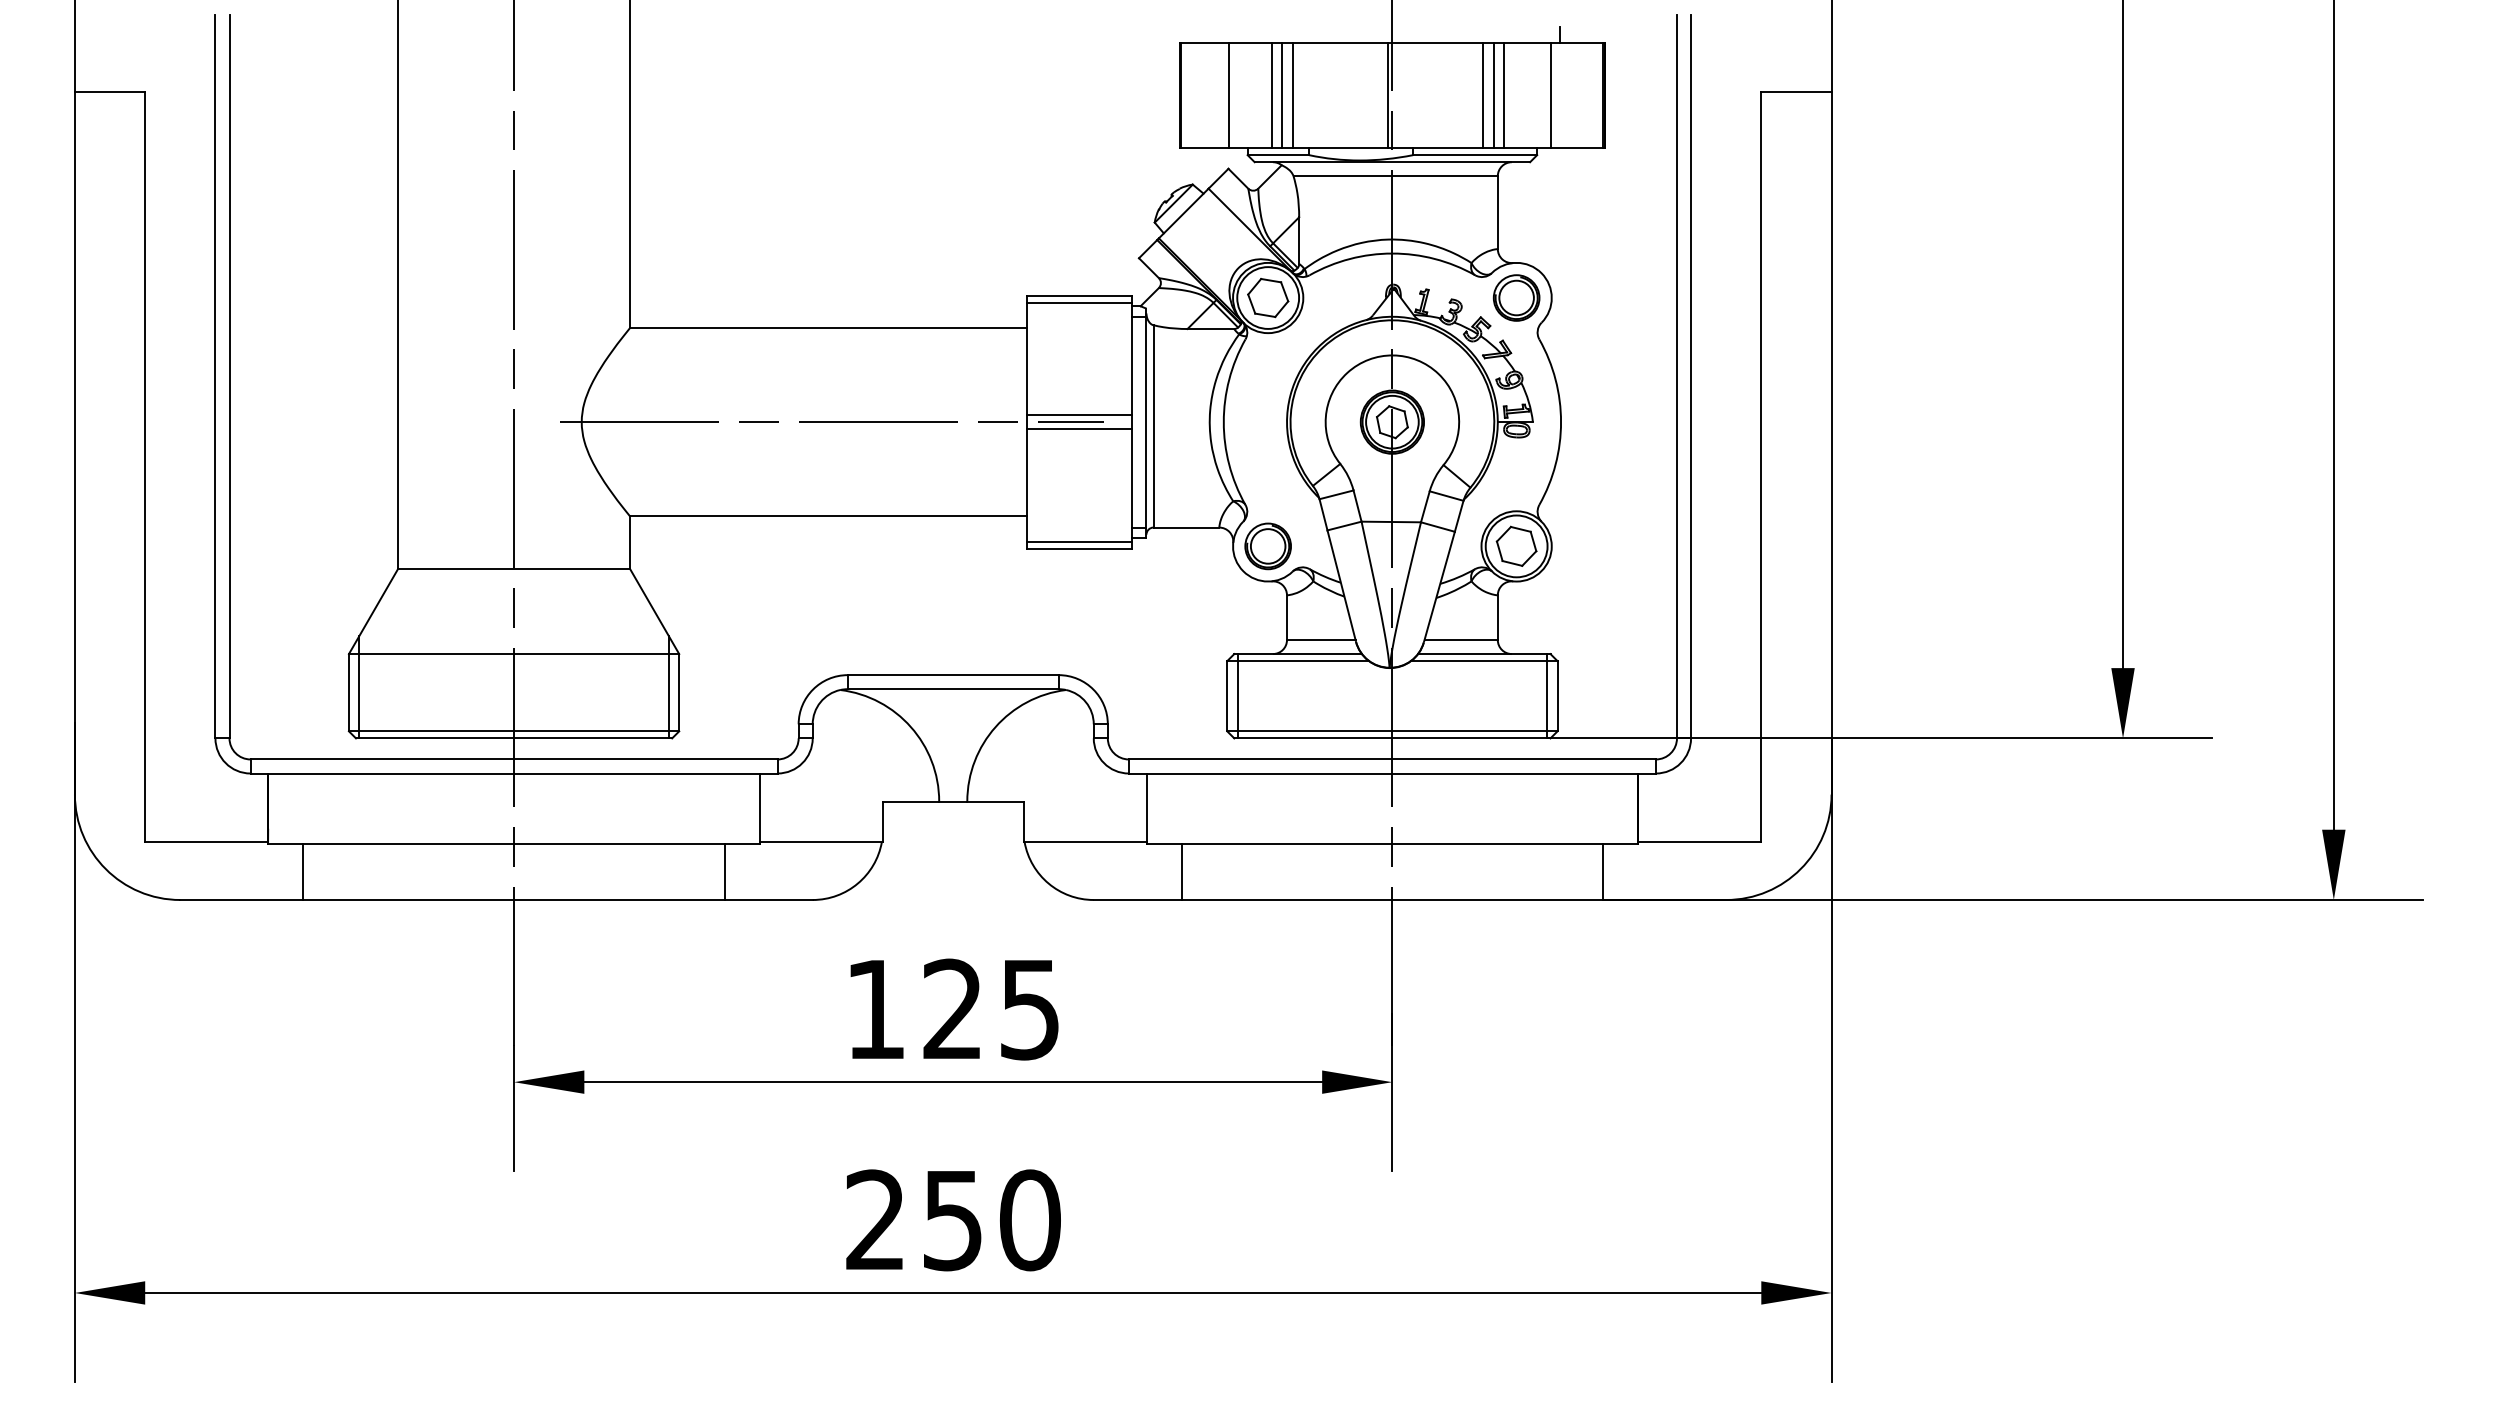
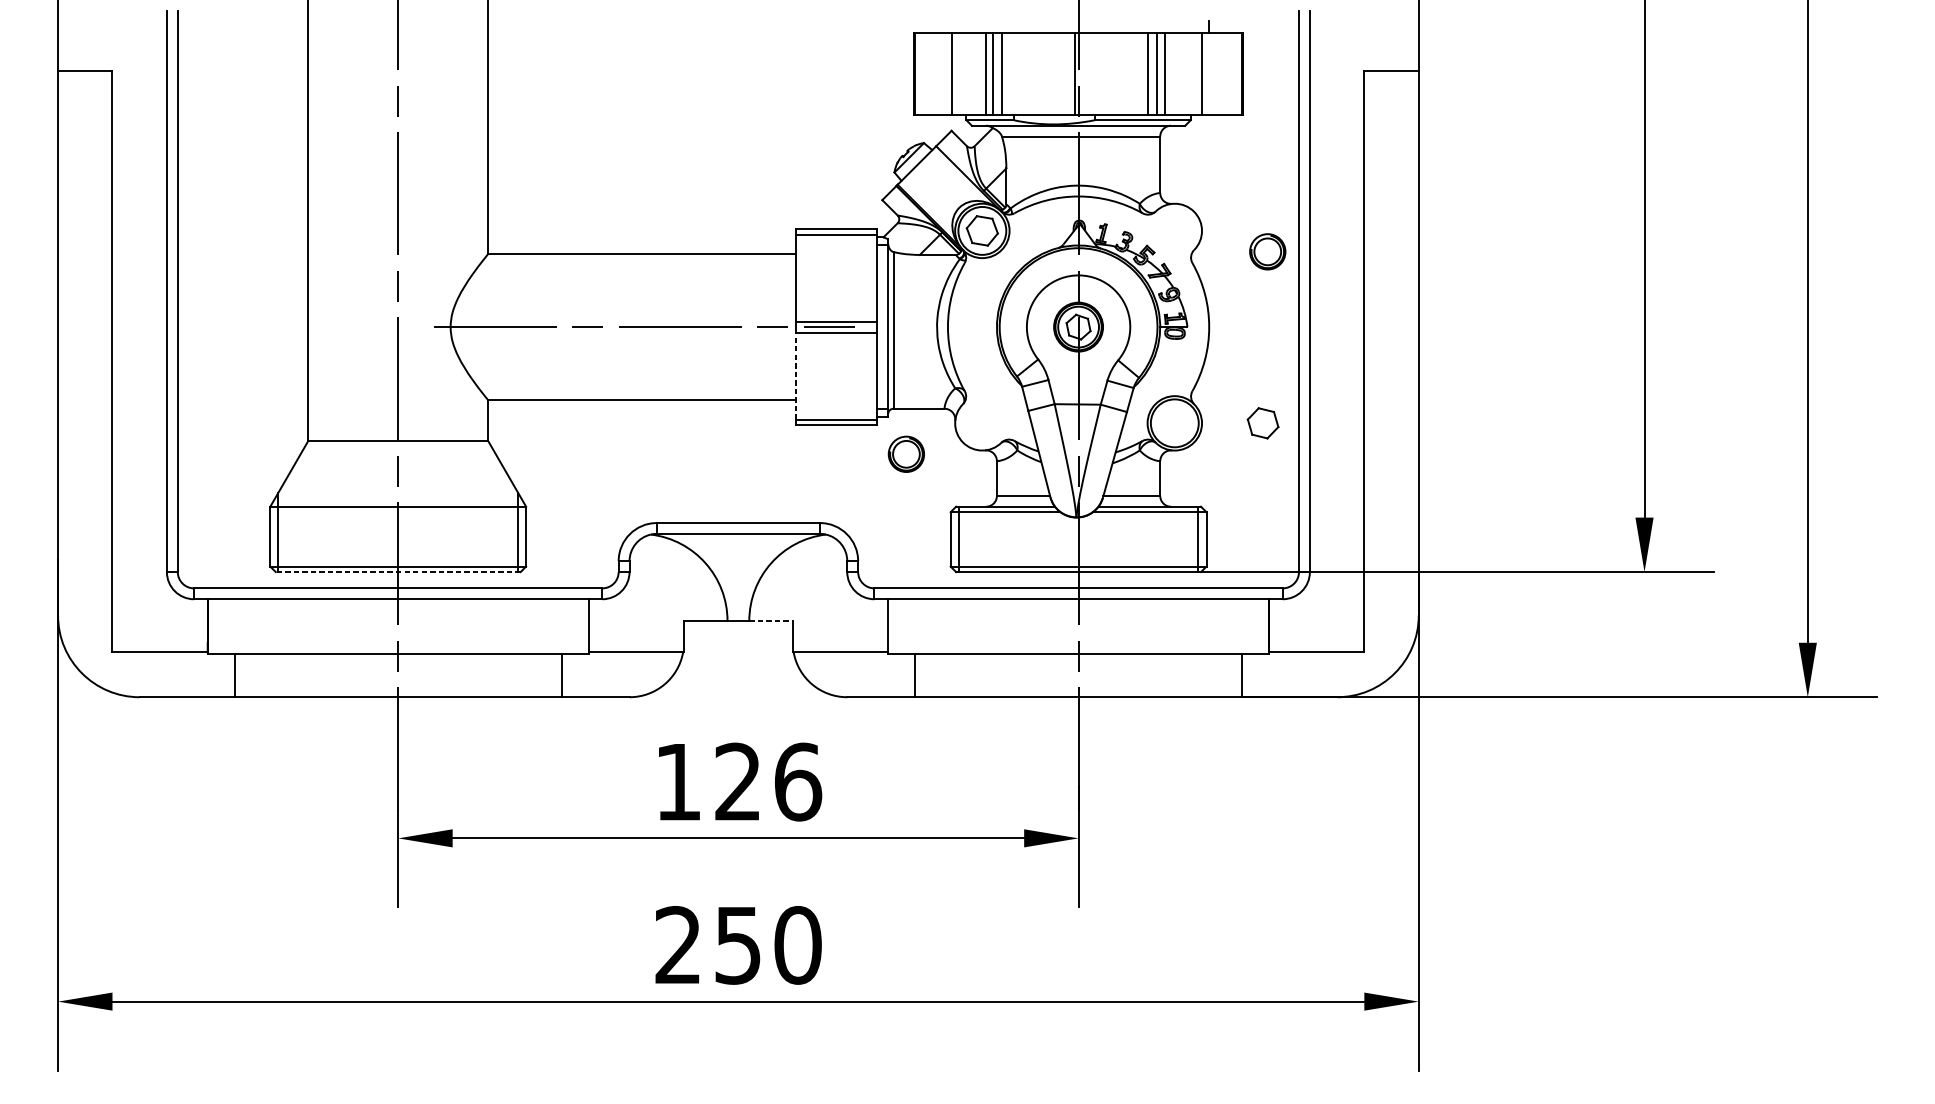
part: (1516, 297) -> (1267, 251), moved
line: (1027, 484) -> (795, 375), solid -> dashed
part: (1516, 545) -> (1263, 422), moved
part: (1267, 546) -> (905, 454), moved
line: (513, 738) -> (397, 572), solid -> dashed
line: (995, 801) -> (771, 620), solid -> dashed
text: (1030, 1009) -> (798, 782), 125 -> 126

